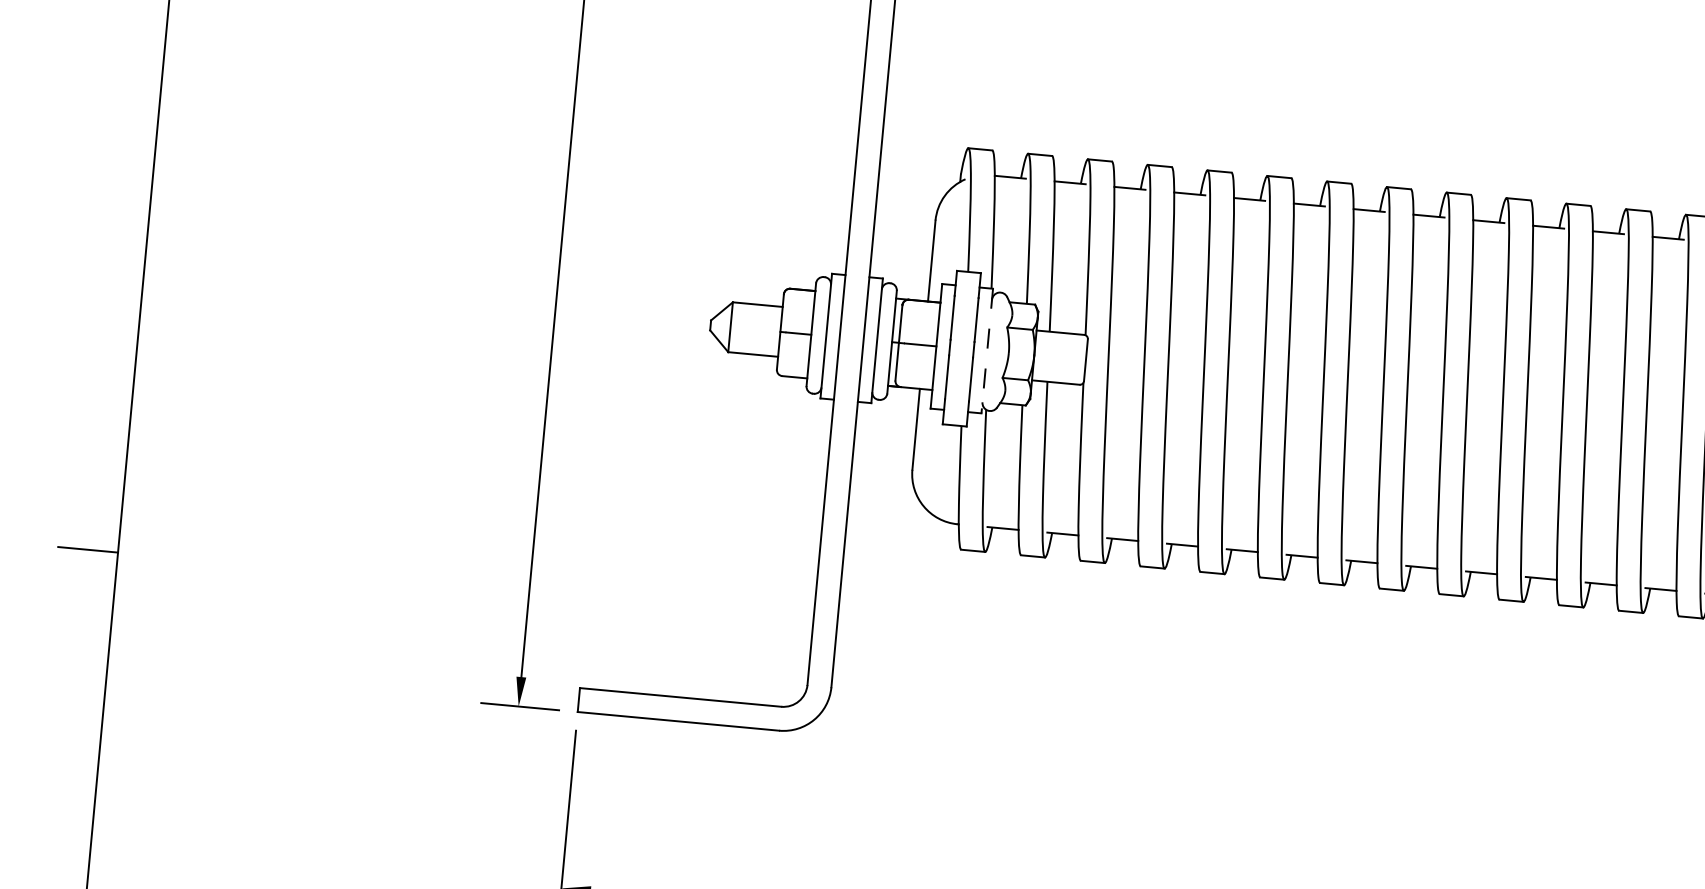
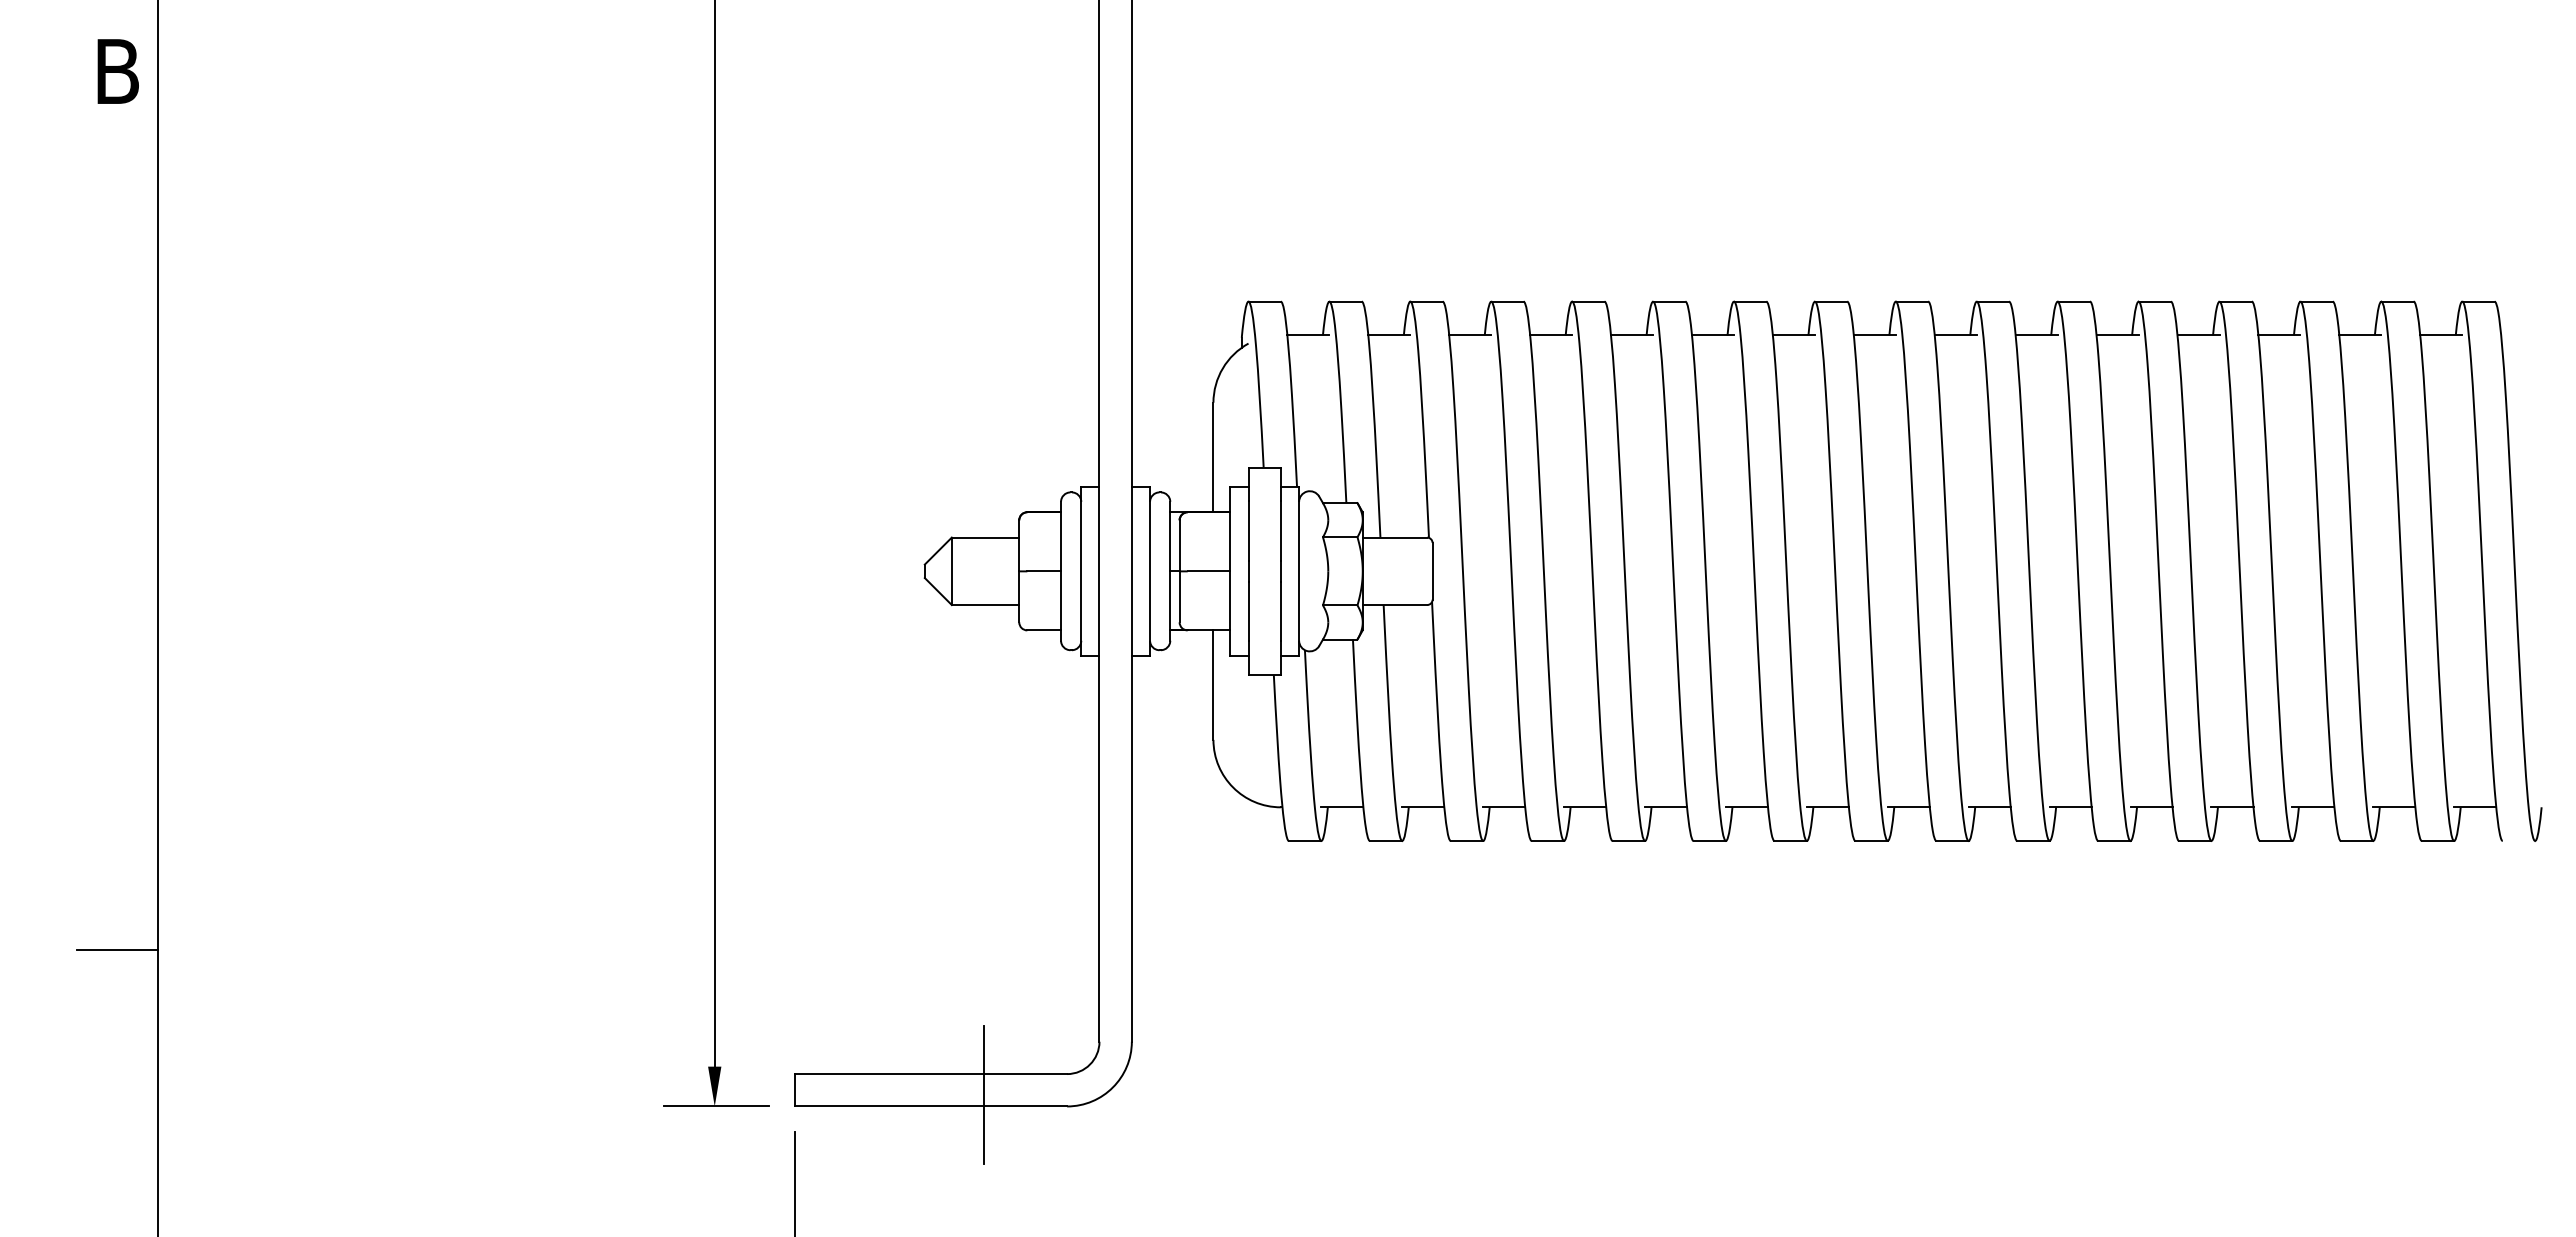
line: (987, 351) -> (1299, 571), dashed -> solid
line: (718, 716) -> (984, 1094), added

